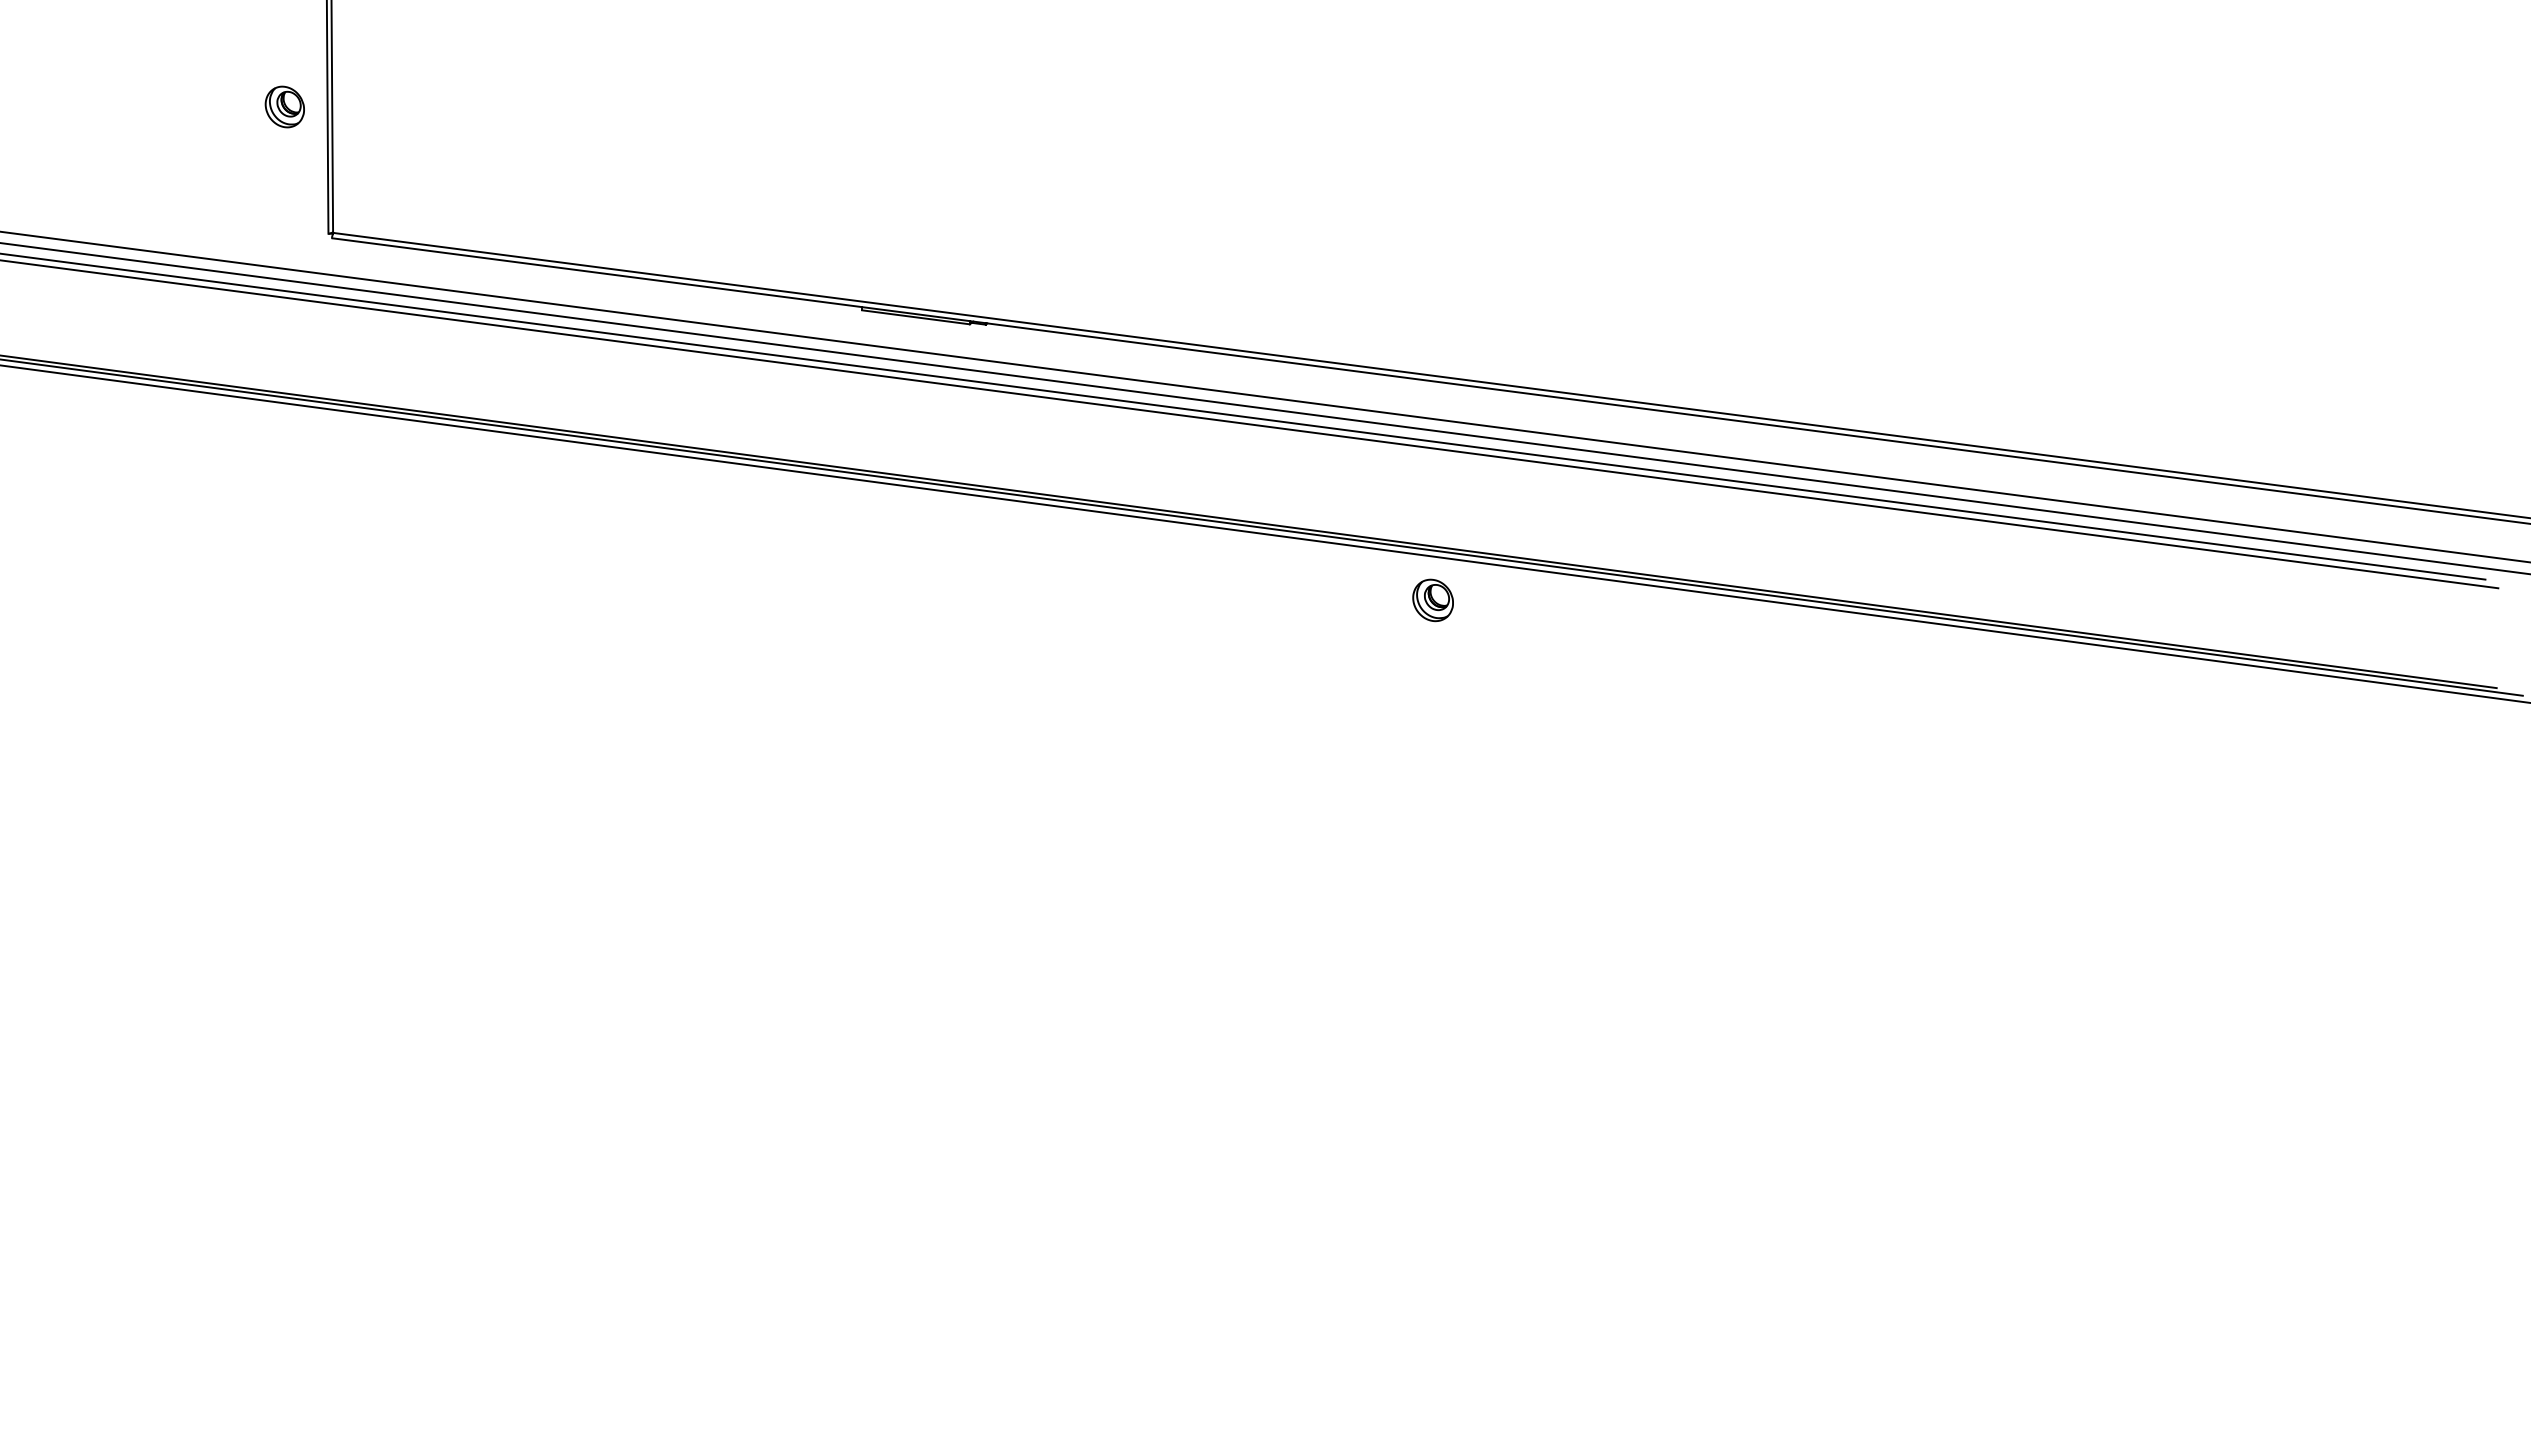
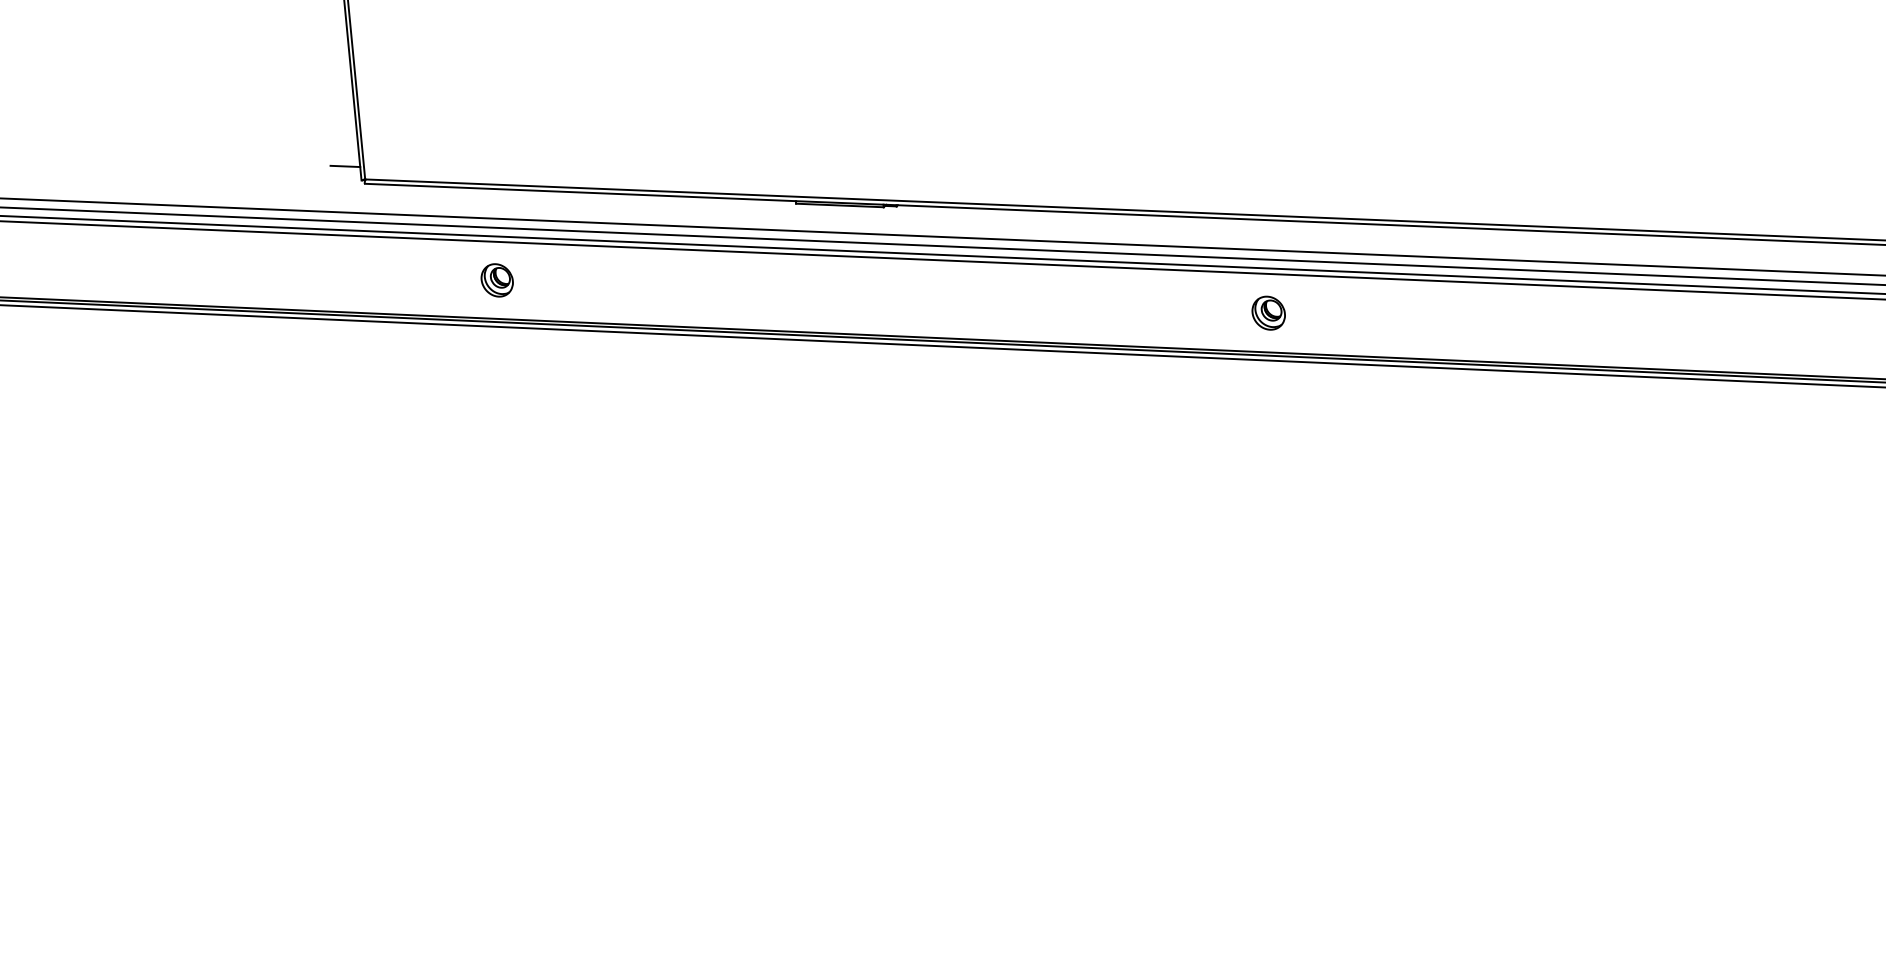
part: (284, 106) -> (496, 280), moved
line: (309, 214) -> (344, 166), added
part: (1432, 600) -> (1268, 313), moved

